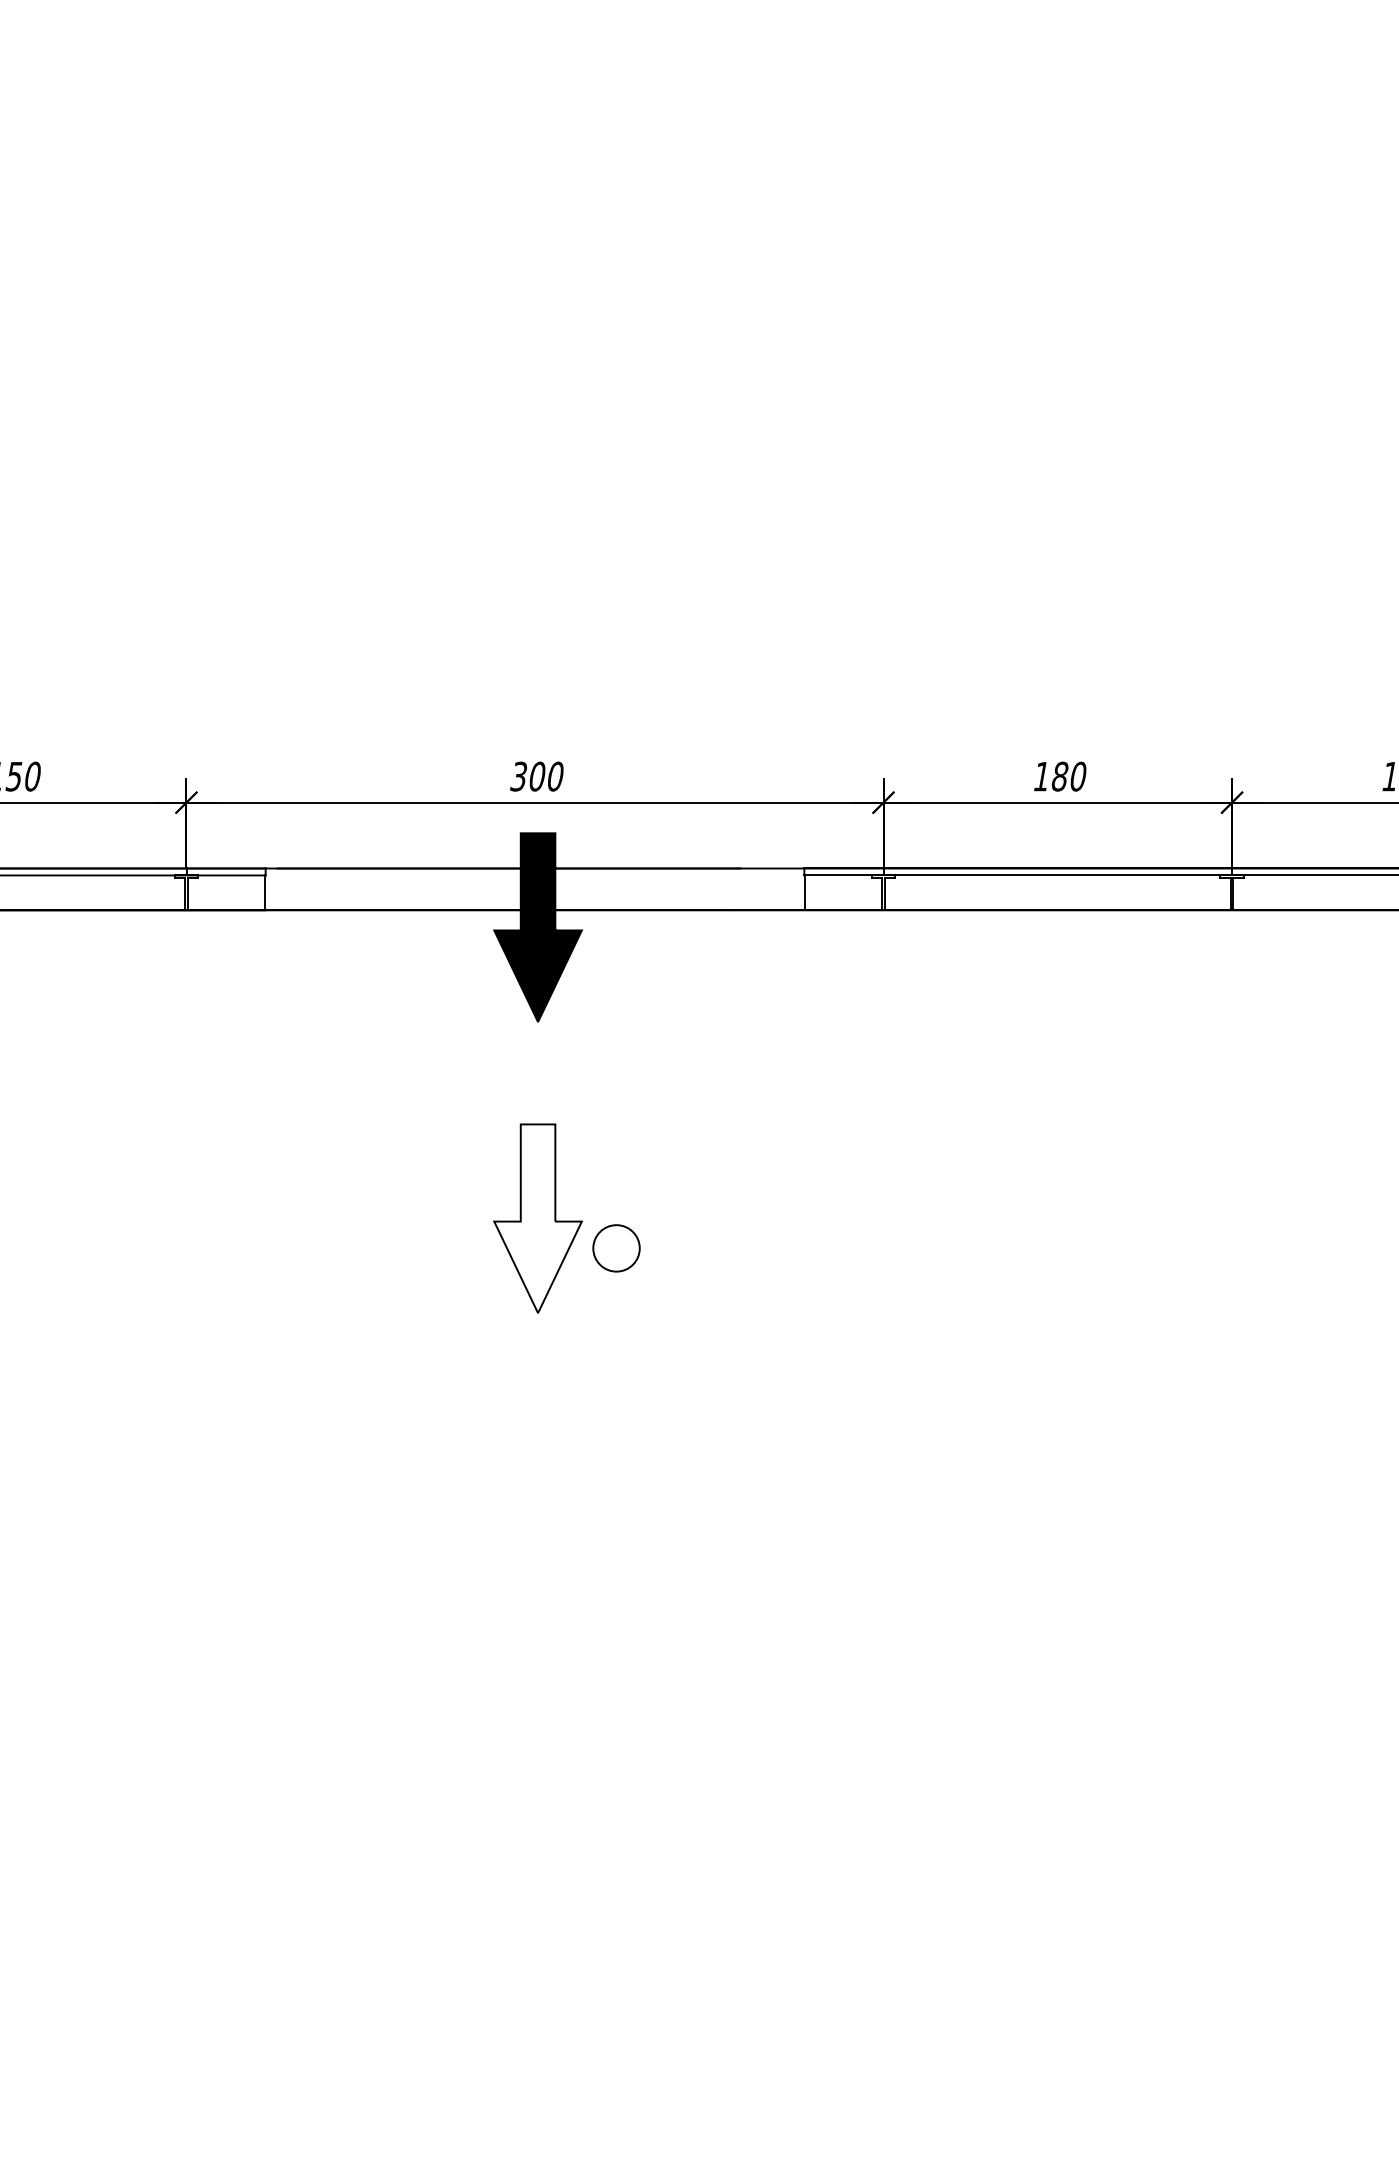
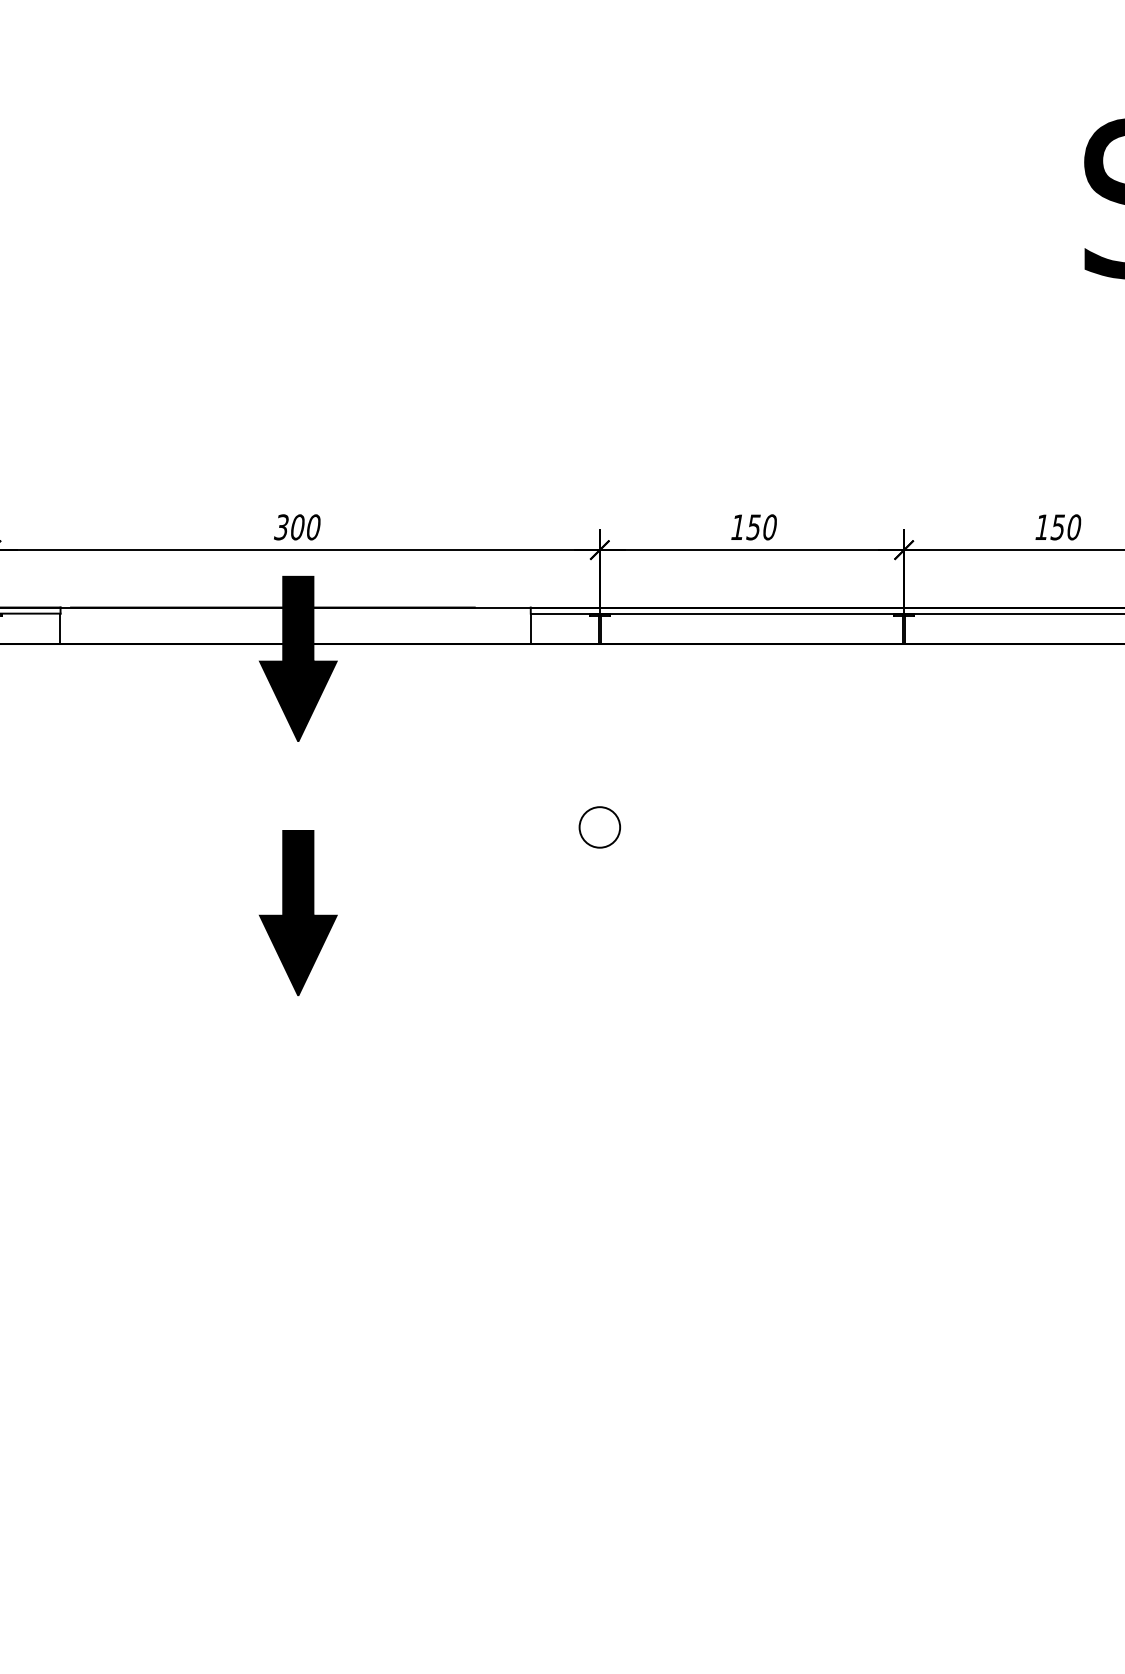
text: (1059, 776) -> (753, 527), 180 -> 150
fill: (537, 1218) -> (297, 913), added
circle: (616, 1248) -> (599, 827), moved

